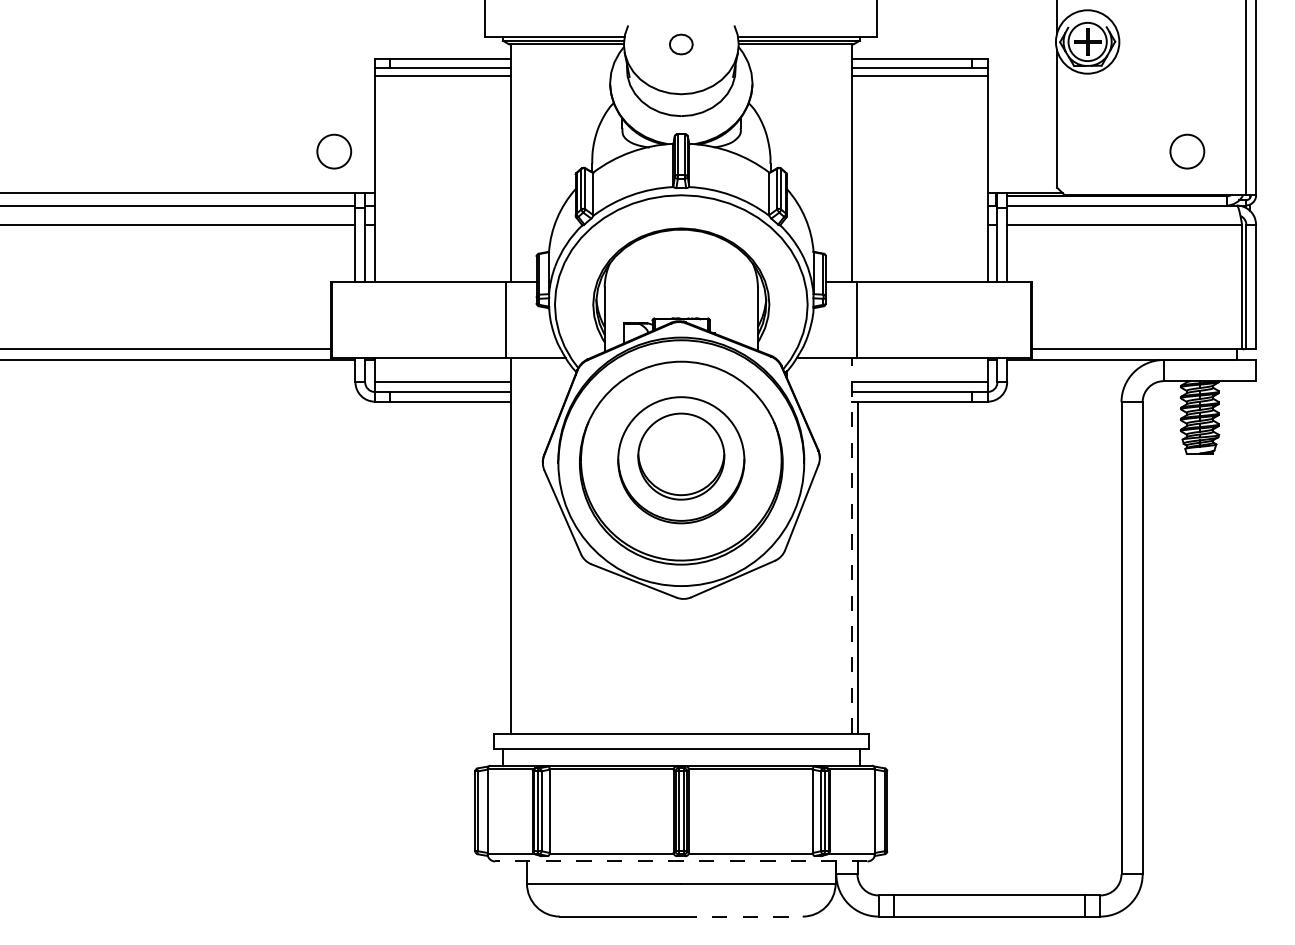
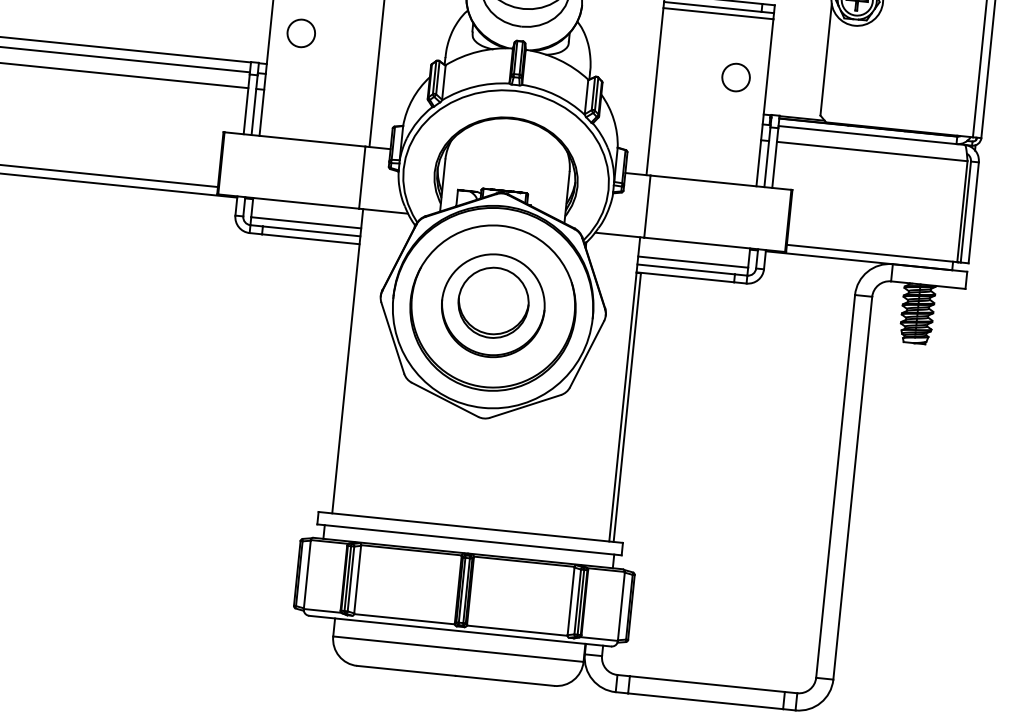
circle: (334, 151) -> (301, 33), moved
circle: (1187, 151) -> (736, 77), moved
line: (852, 546) -> (625, 389), dashed -> solid
line: (680, 861) -> (459, 631), dashed -> solid
line: (742, 916) -> (505, 680), dashed -> solid

